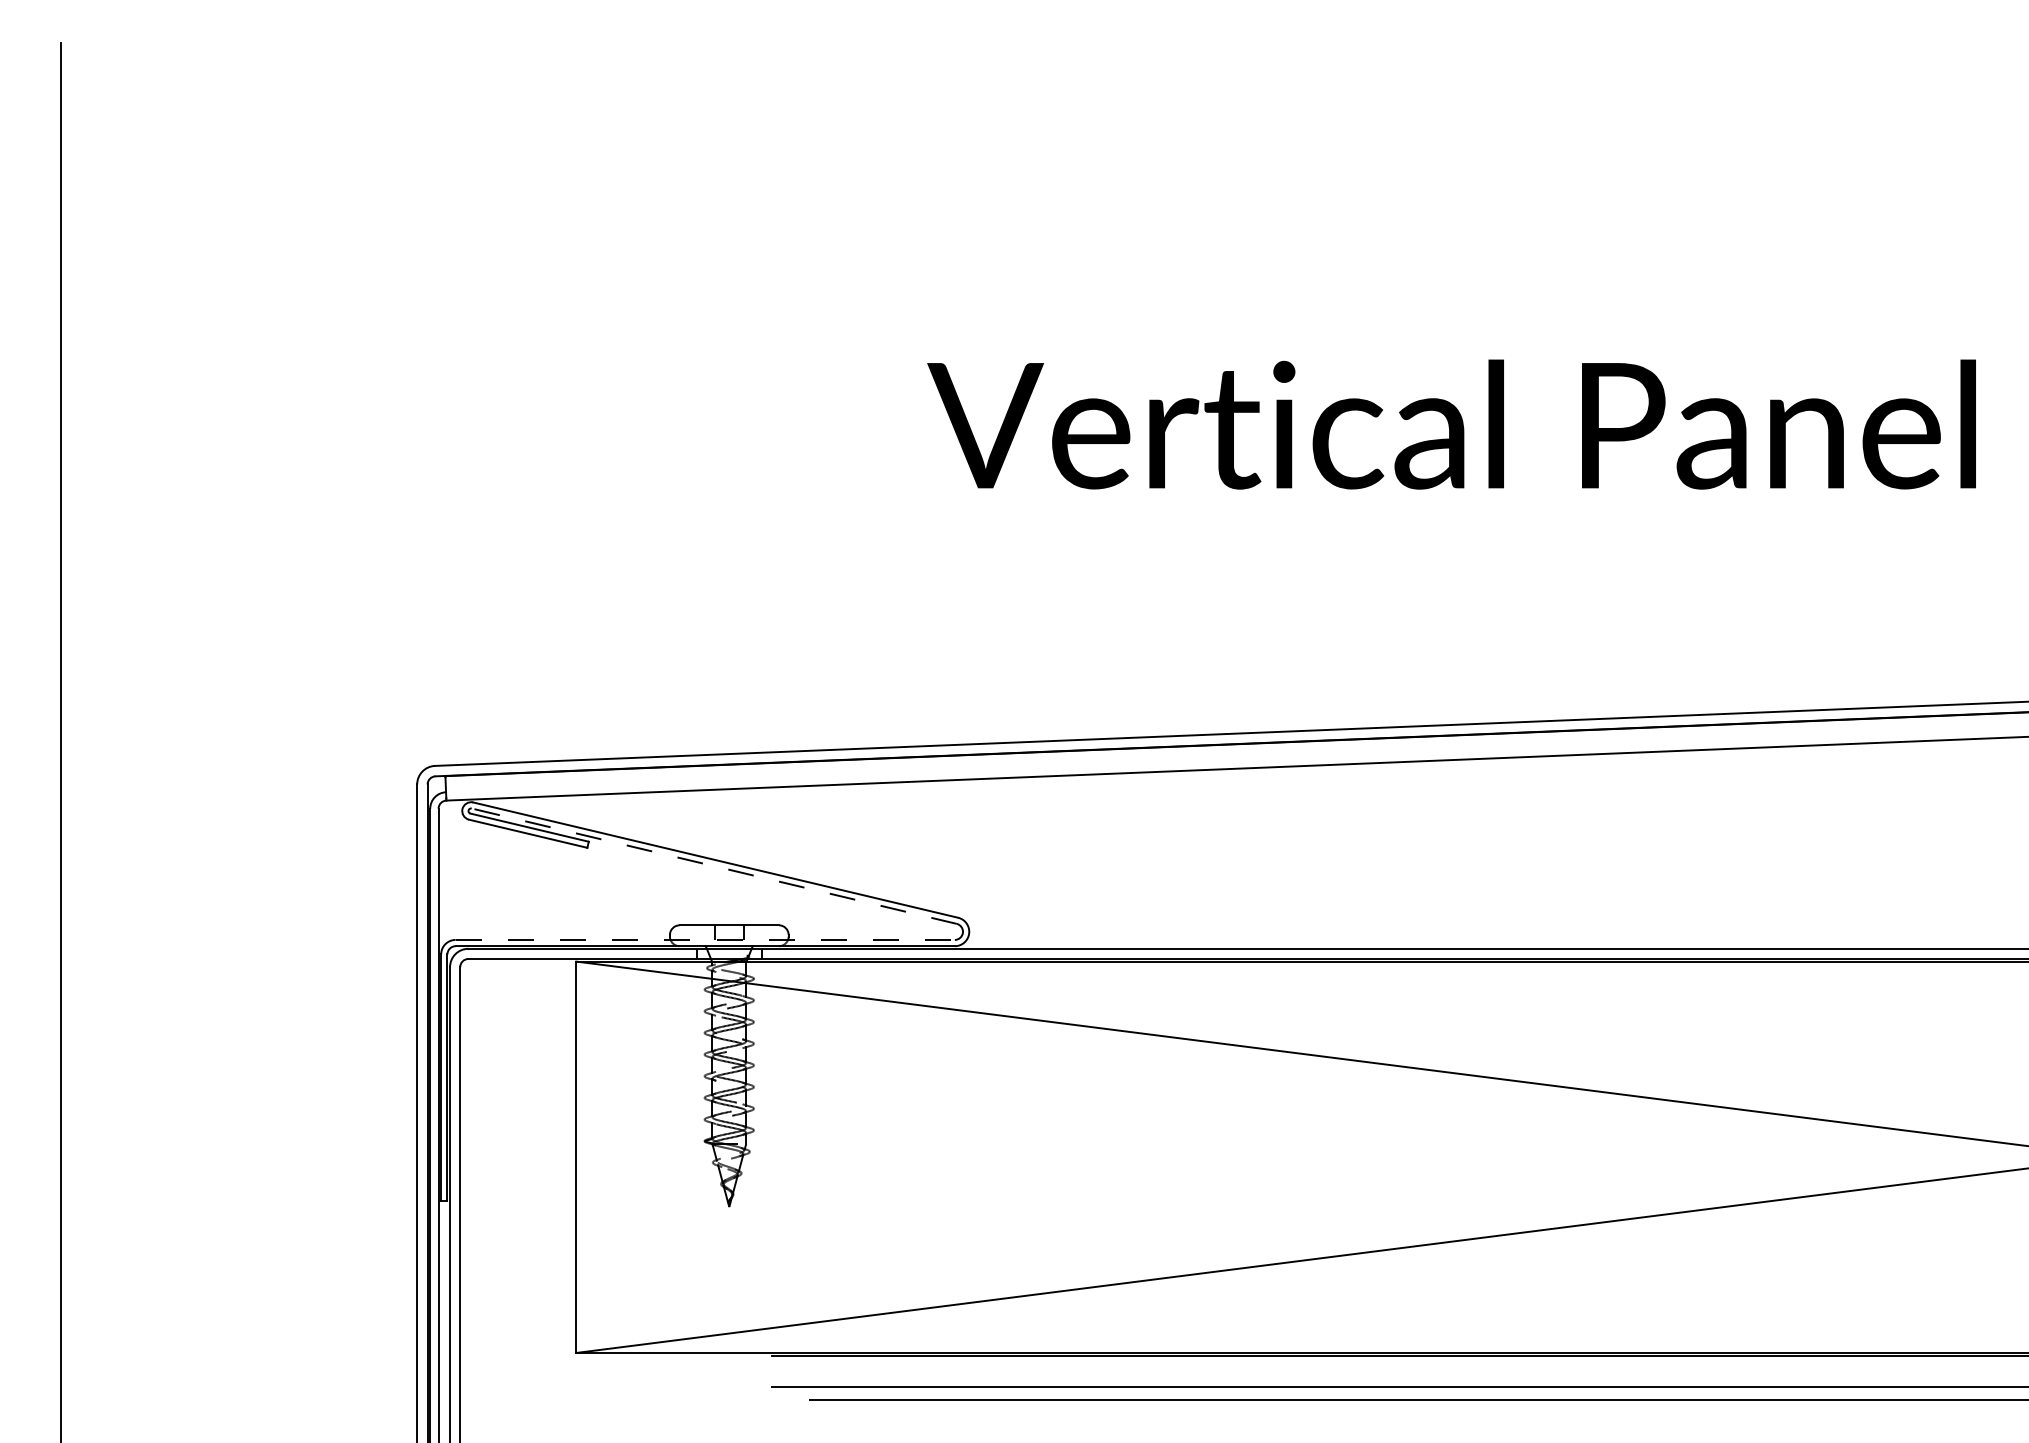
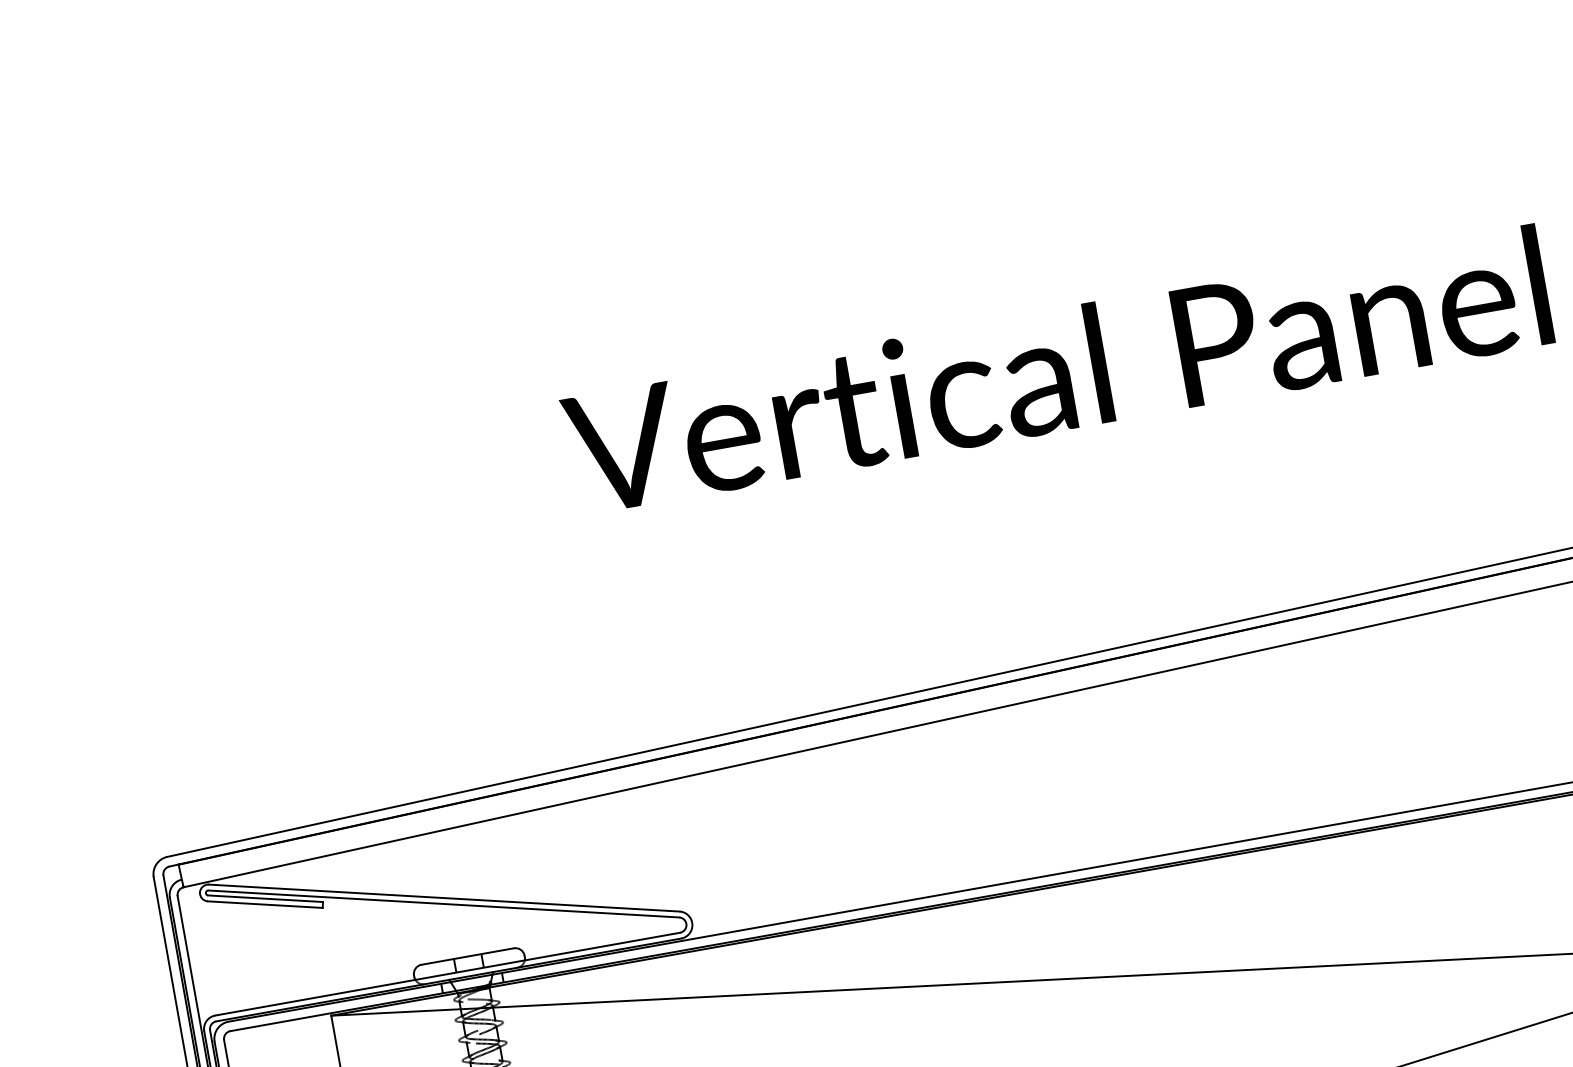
line: (713, 866) -> (443, 904), dashed -> solid
line: (705, 939) -> (447, 973), dashed -> solid

